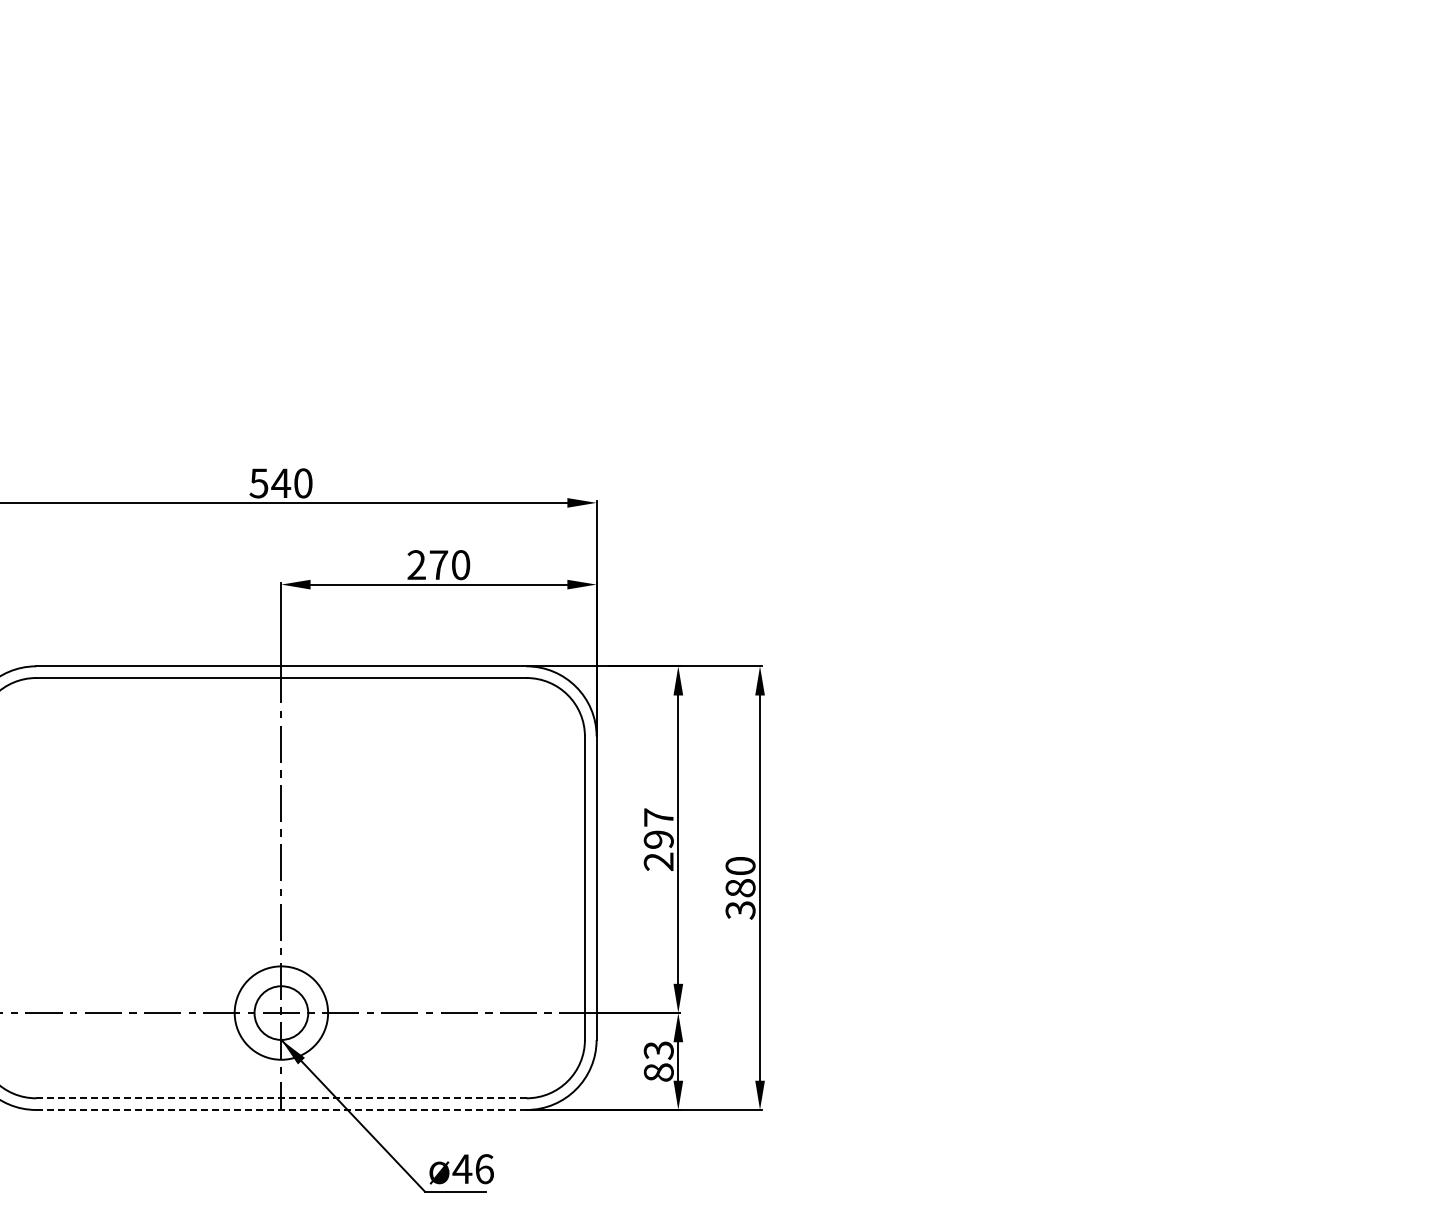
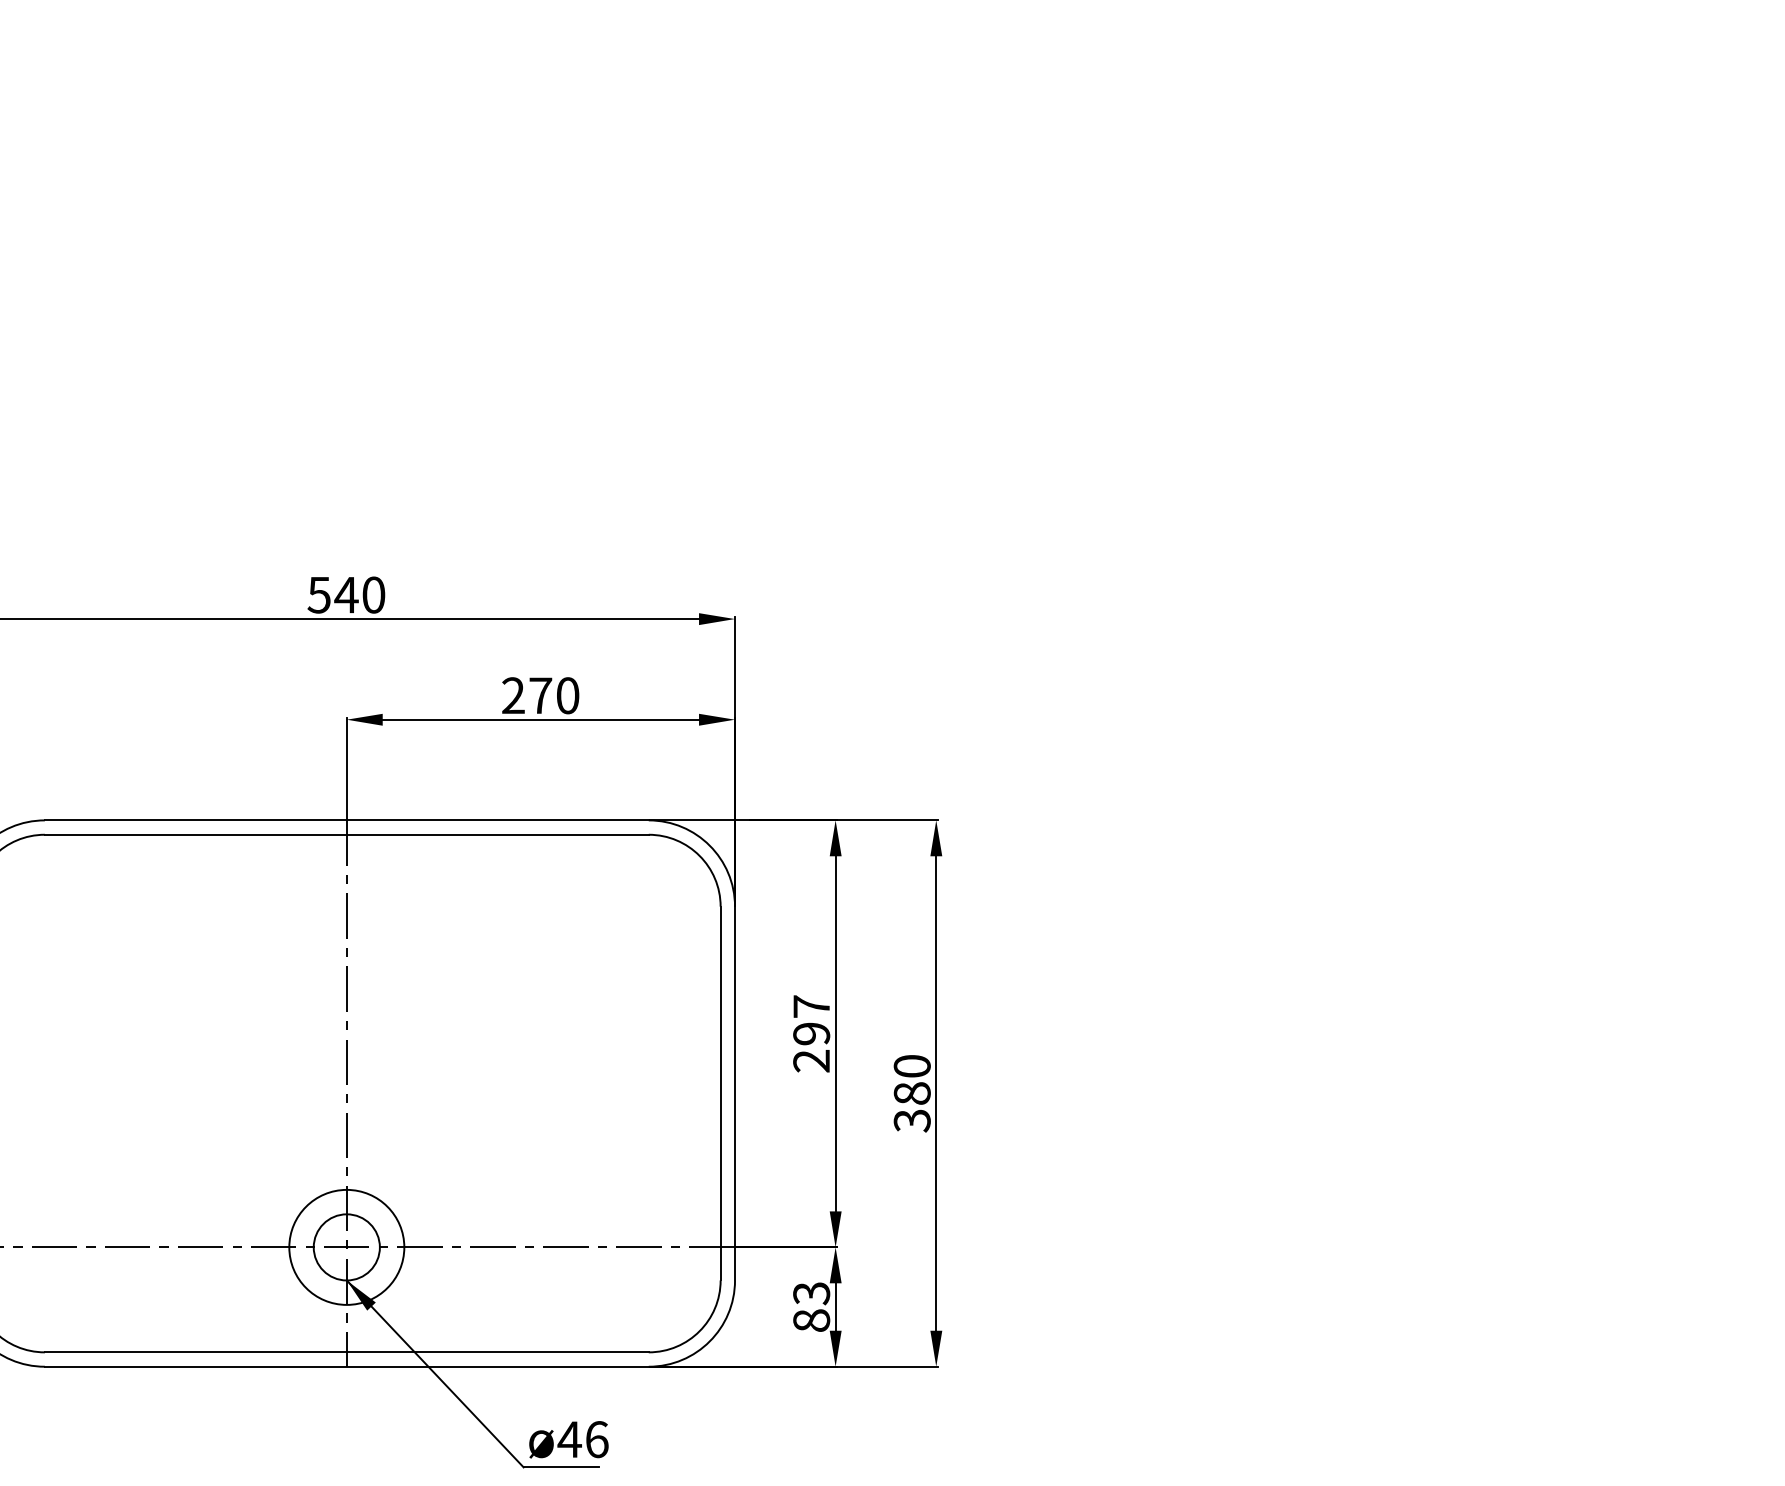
line: (280, 1098) -> (345, 1352), dashed -> solid
line: (280, 1109) -> (345, 1366), dashed -> solid

